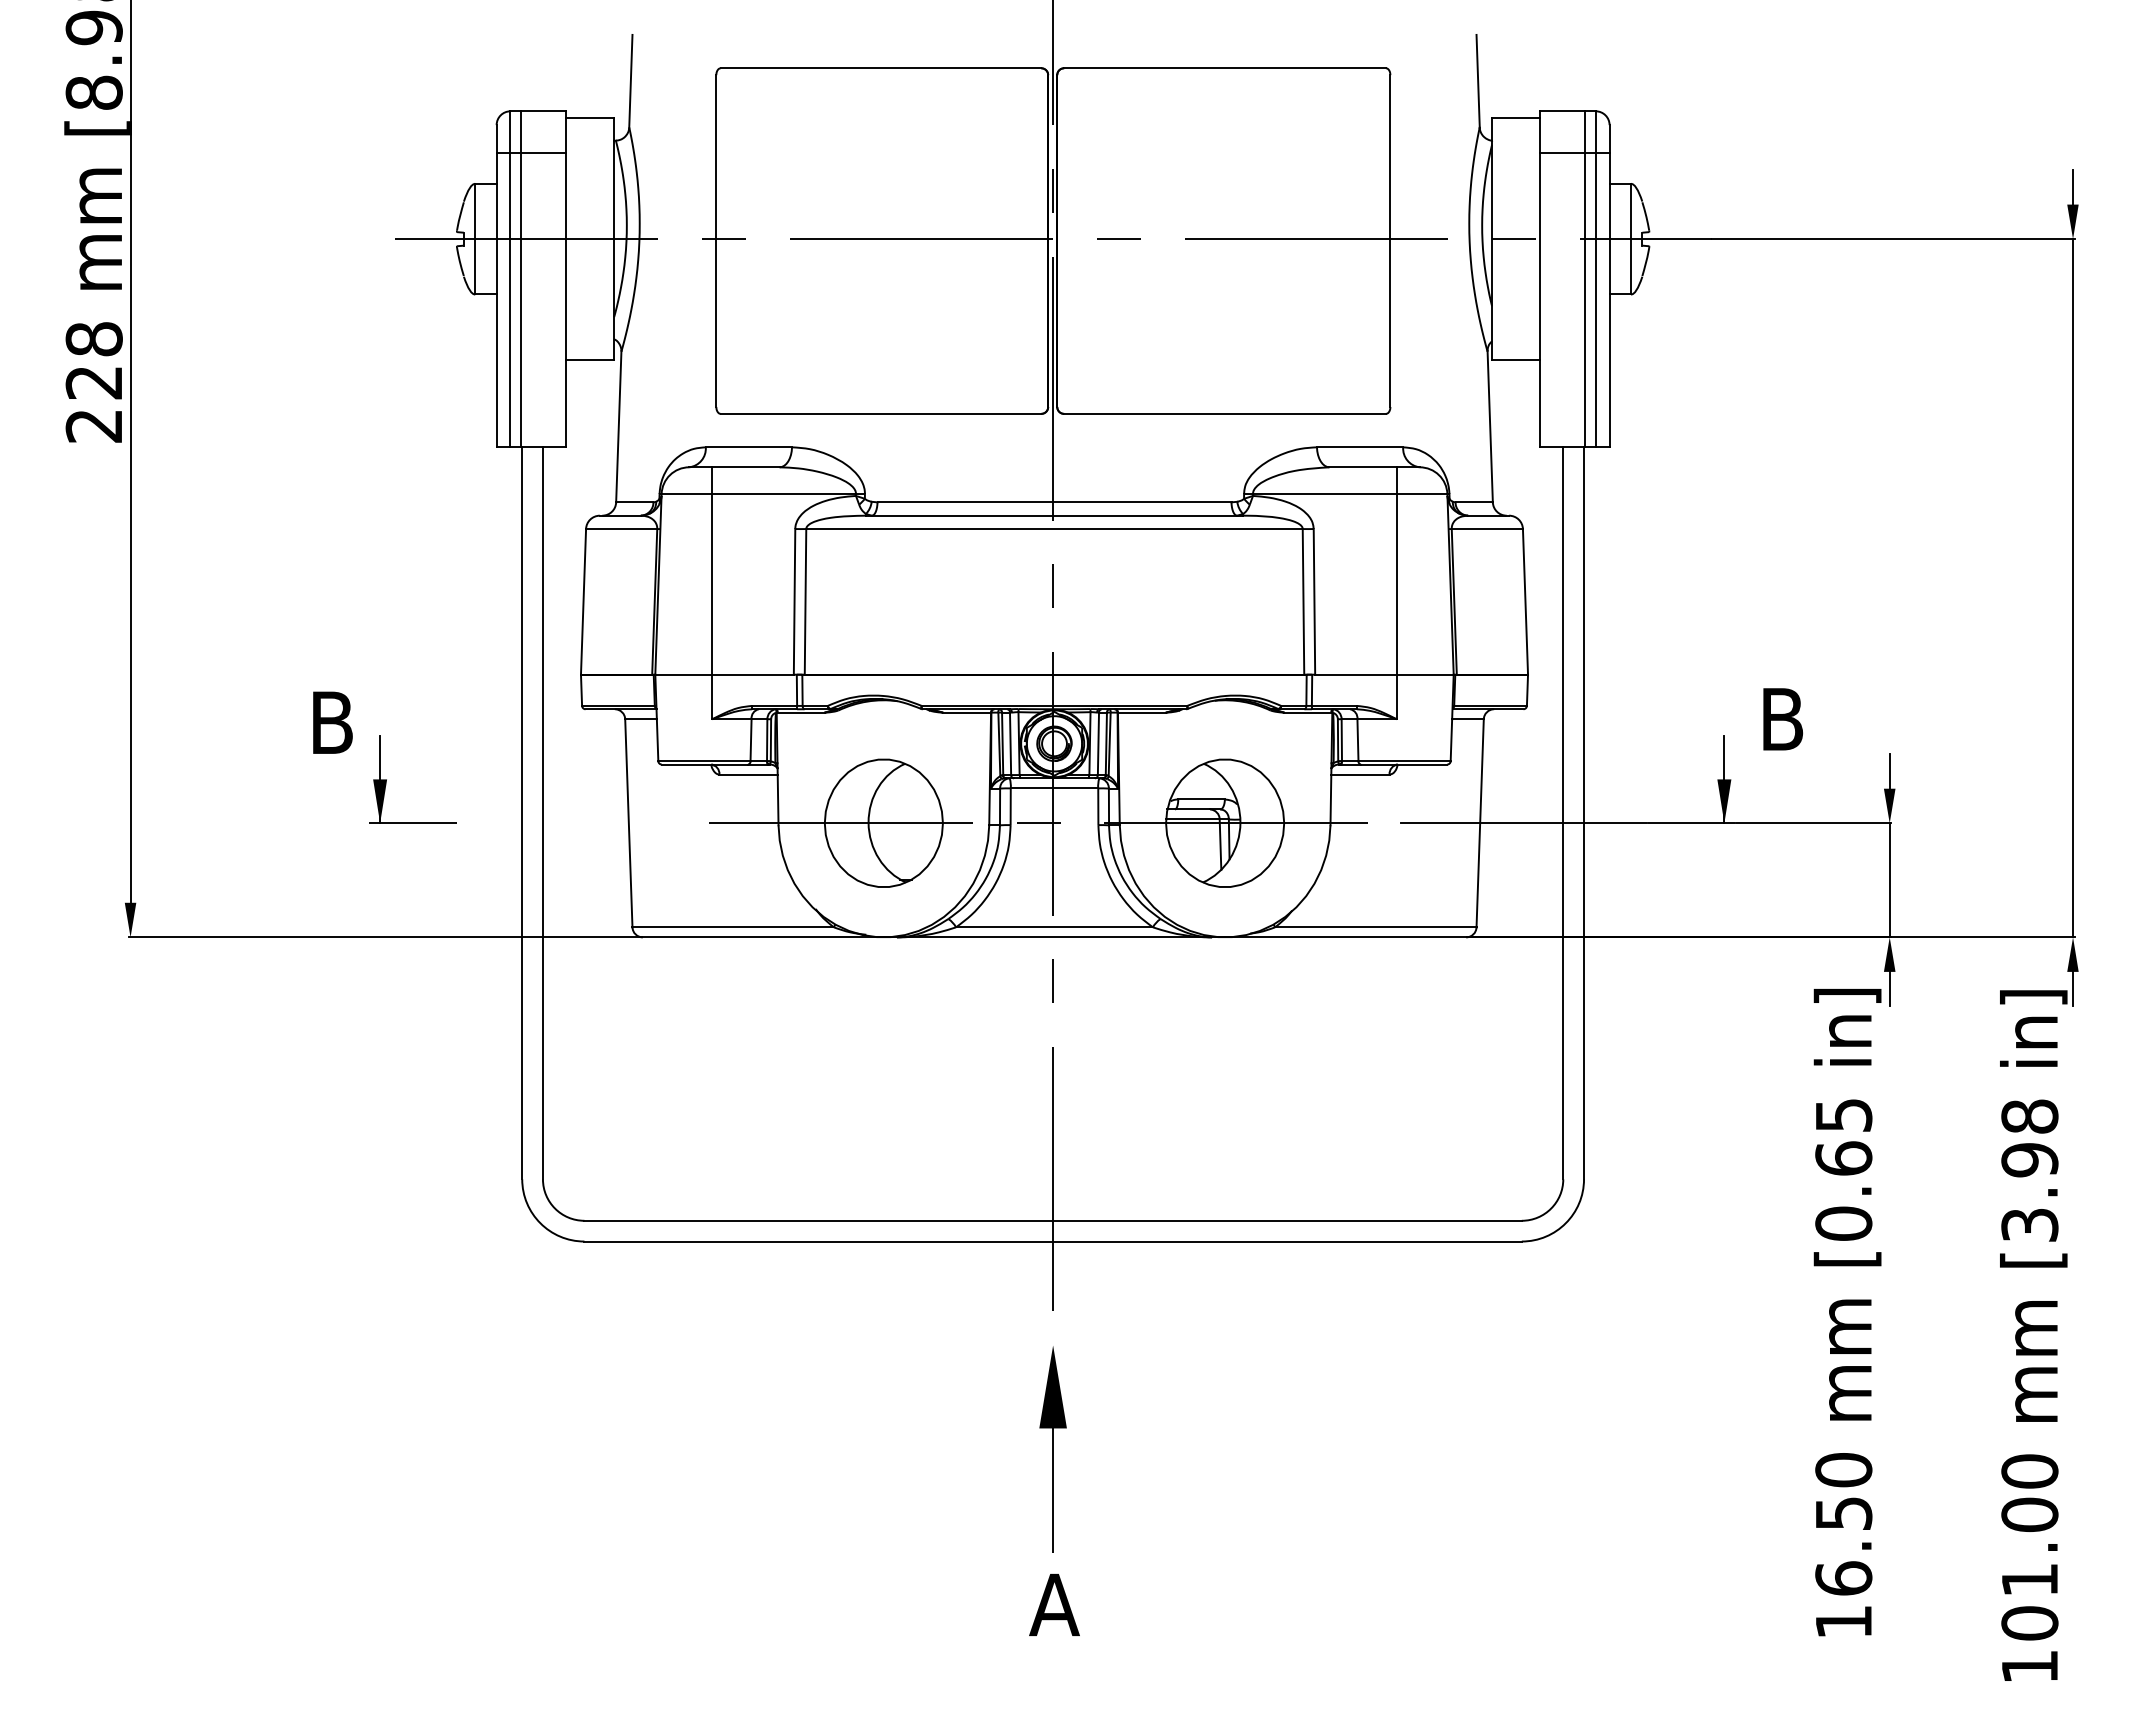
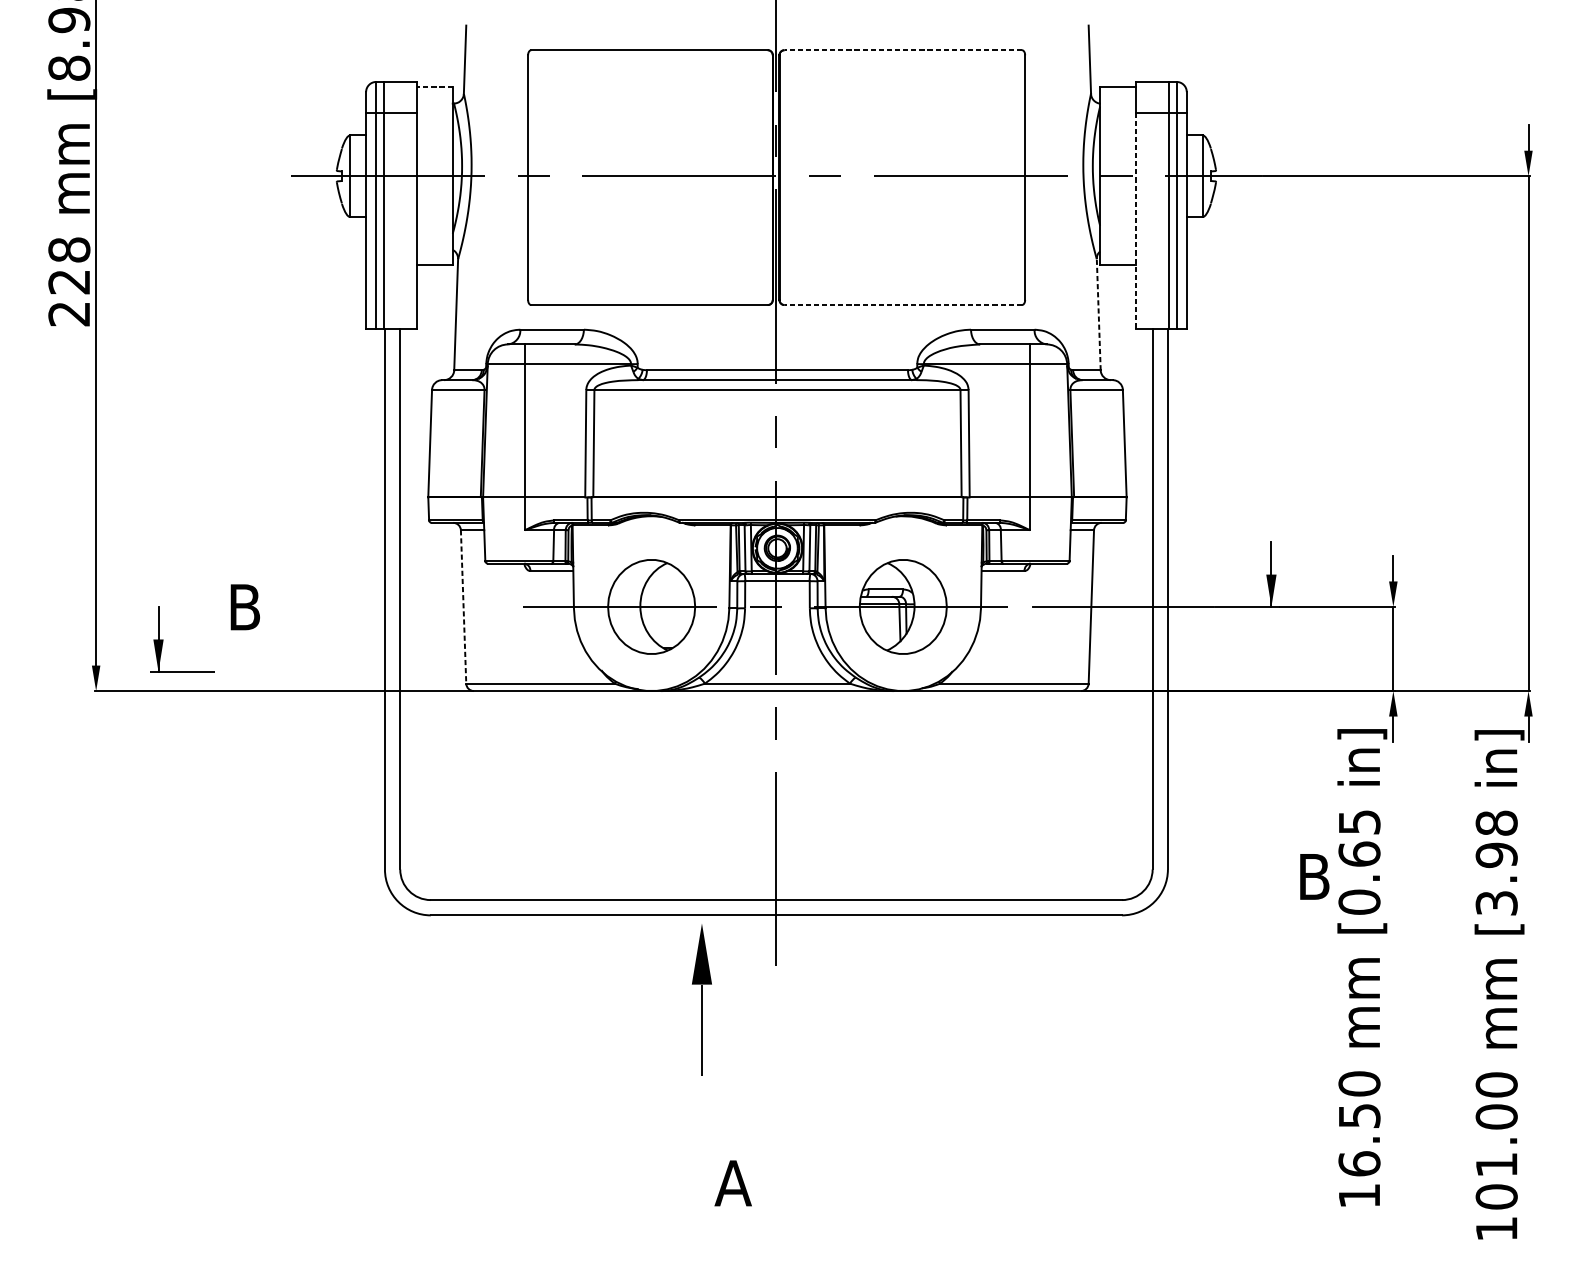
line: (1225, 68) -> (903, 50), solid -> dashed
line: (589, 118) -> (434, 87), solid -> dashed
line: (1540, 299) -> (1135, 220), solid -> dashed
line: (1225, 413) -> (903, 304), solid -> dashed
line: (1490, 426) -> (1098, 314), solid -> dashed
text: (1782, 719) -> (1314, 876), moved
text: (332, 722) -> (245, 607), moved
part: (386, 779) -> (163, 639), moved
line: (628, 823) -> (463, 607), solid -> dashed
part: (1052, 1449) -> (701, 1000), moved
text: (1054, 1604) -> (733, 1183), moved

